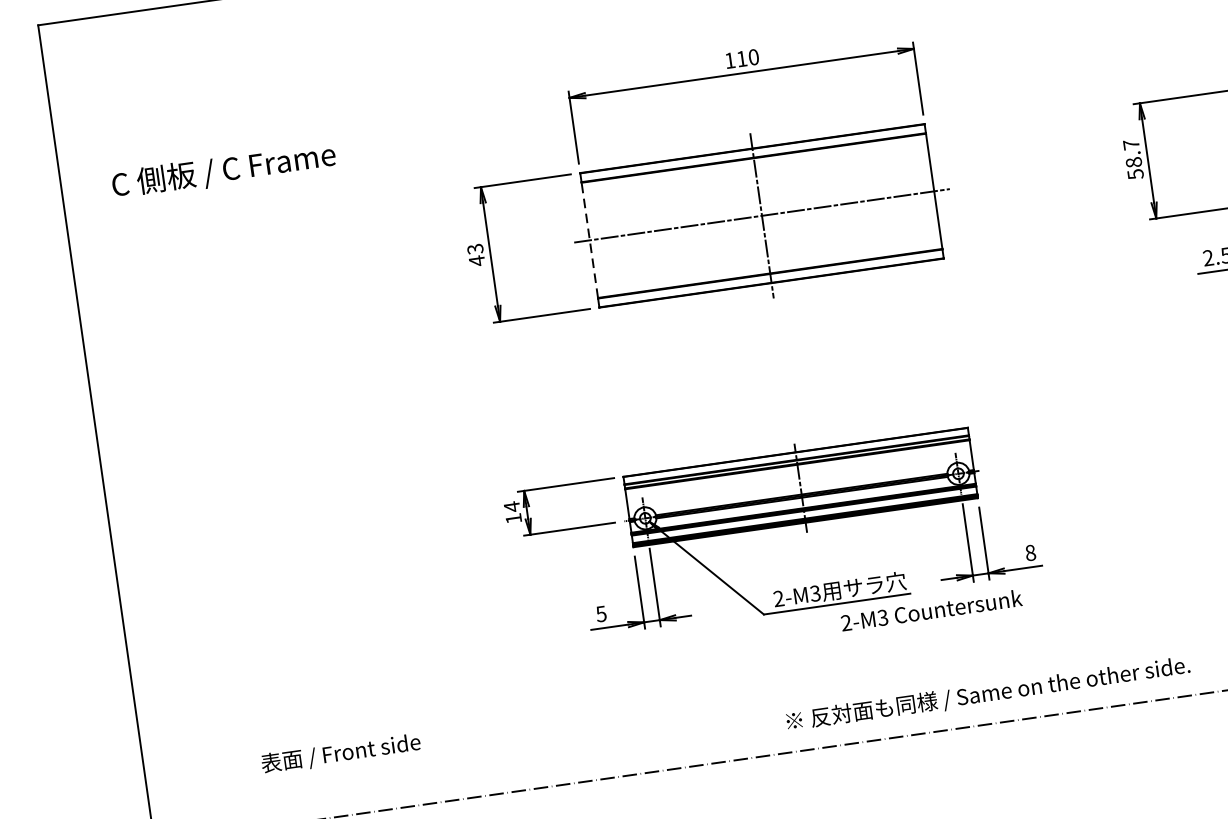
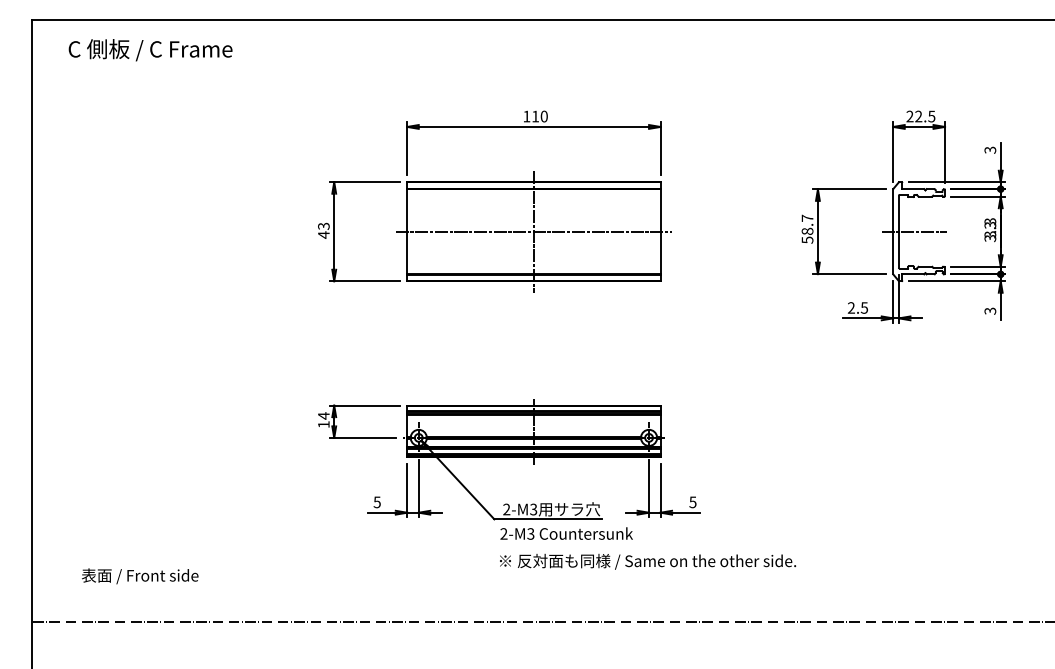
text: (223, 171) -> (150, 50), moved
line: (590, 239) -> (407, 231), dashed -> solid
text: (1029, 553) -> (692, 502), 8 -> 5
text: (931, 610) -> (566, 533), moved
text: (988, 693) -> (648, 561), moved
text: (341, 753) -> (140, 576), moved

